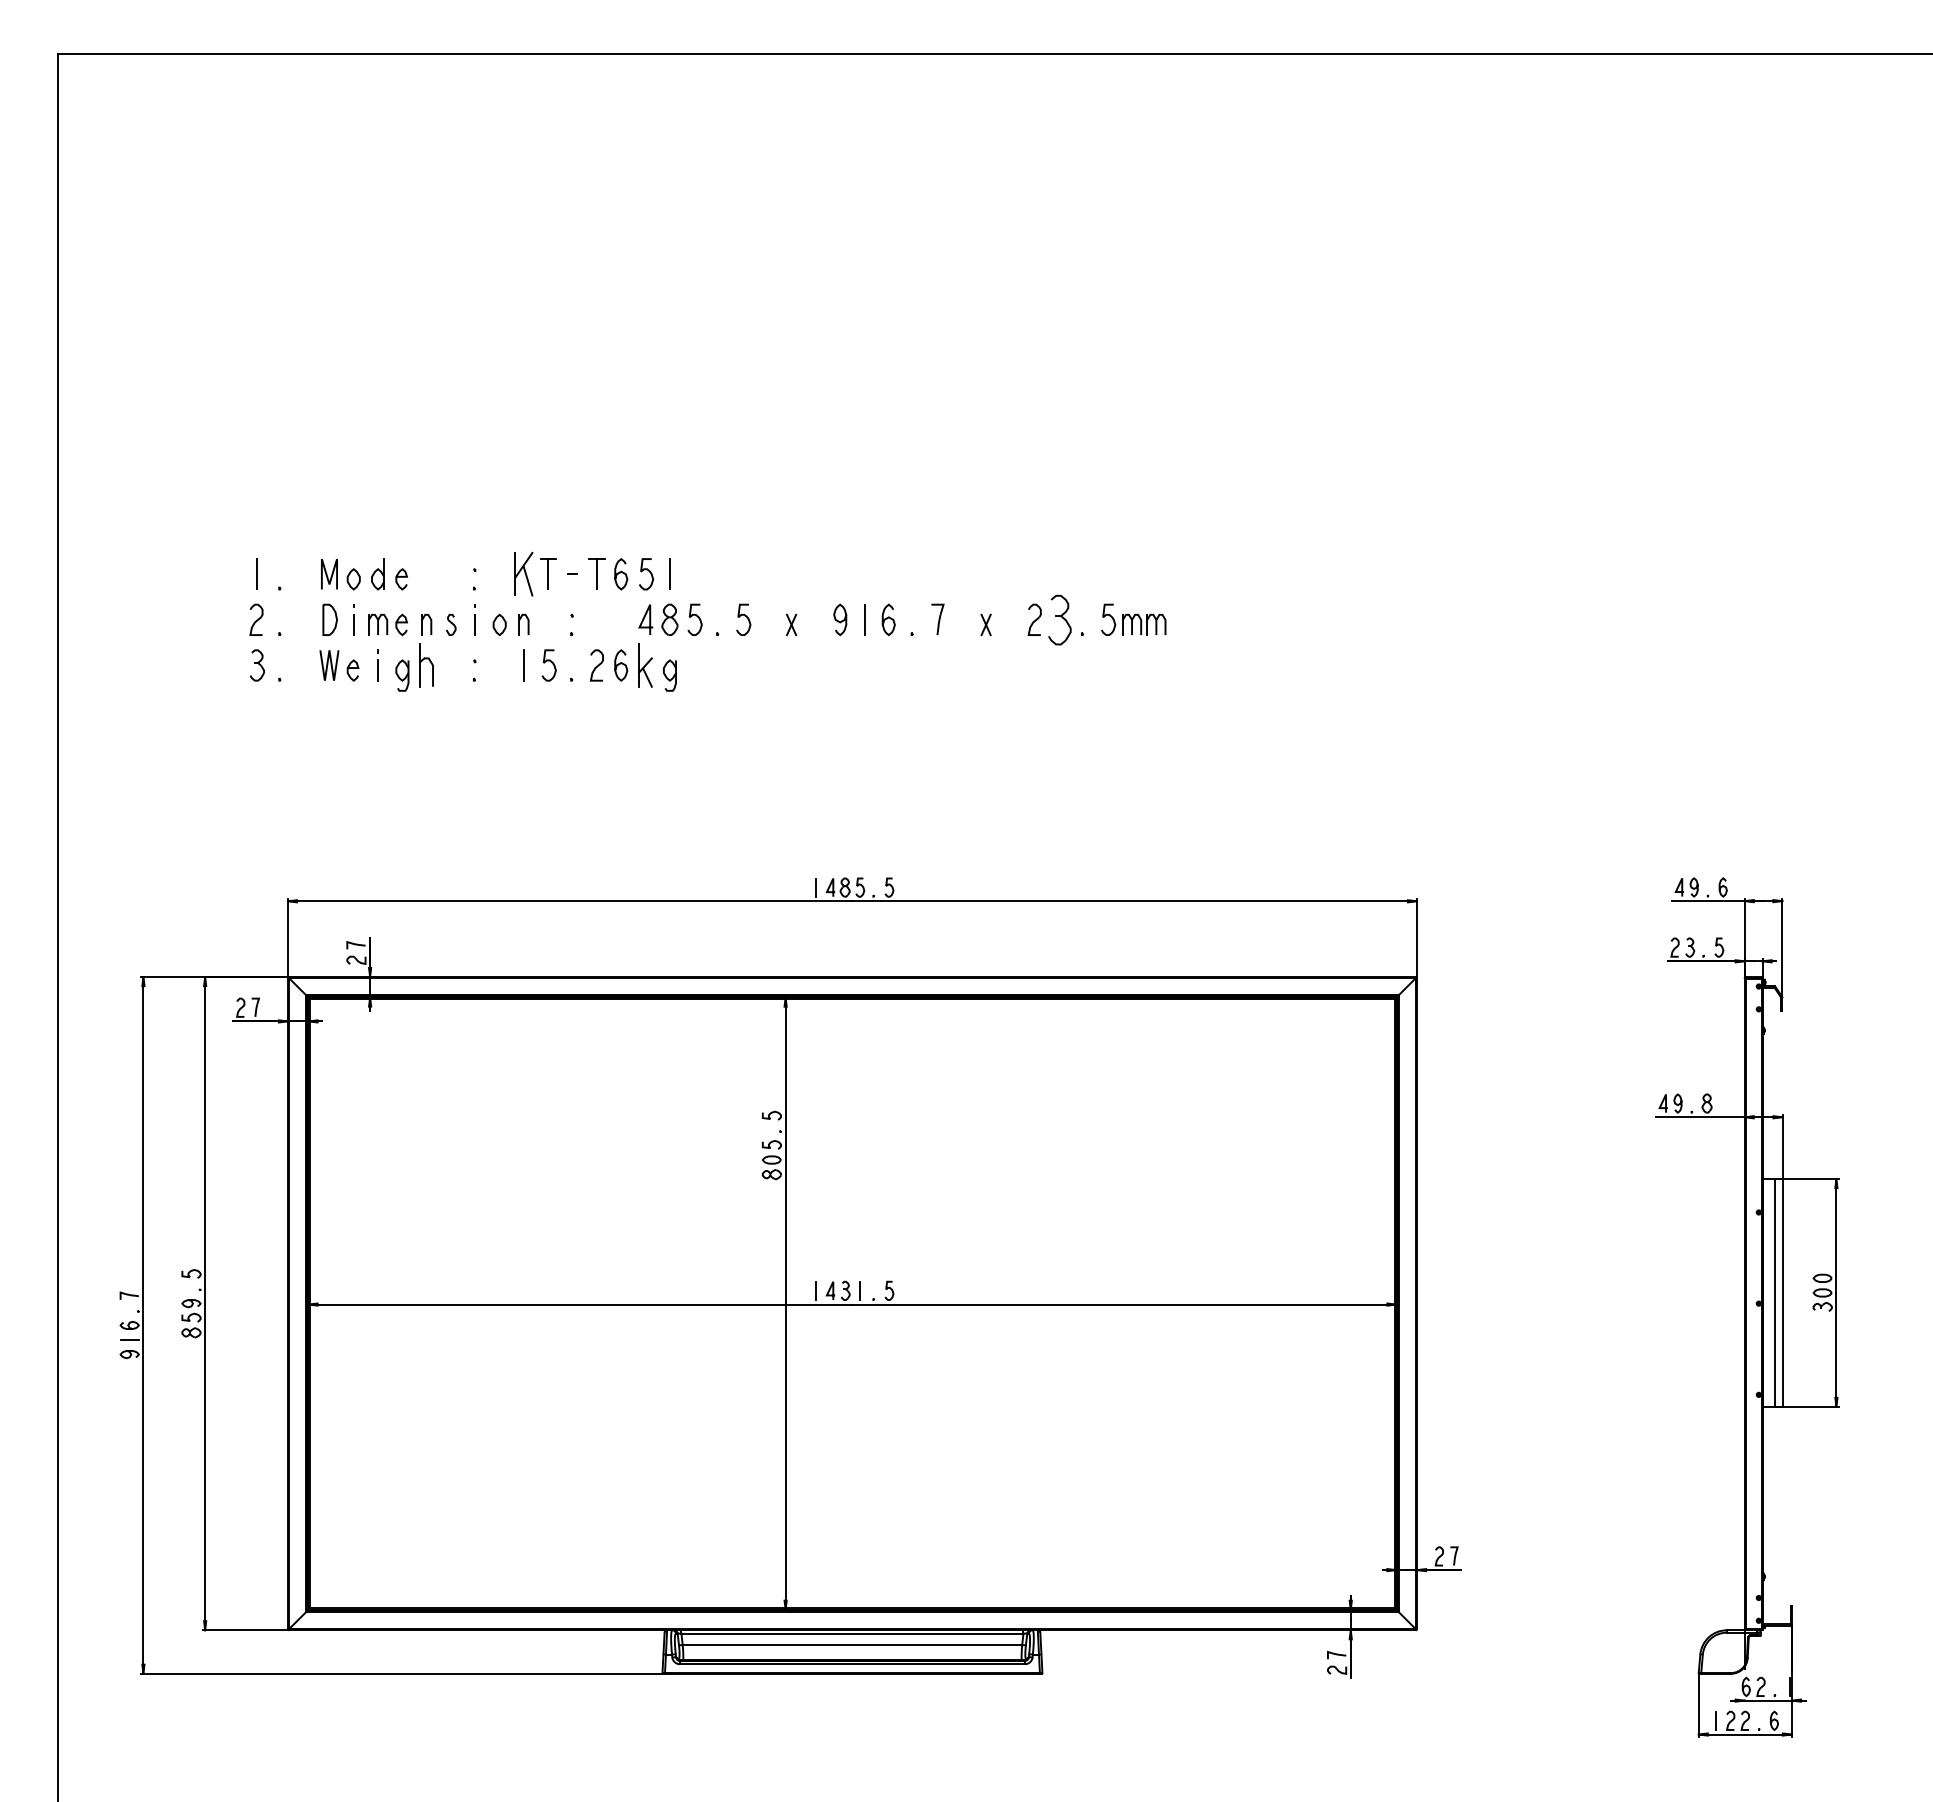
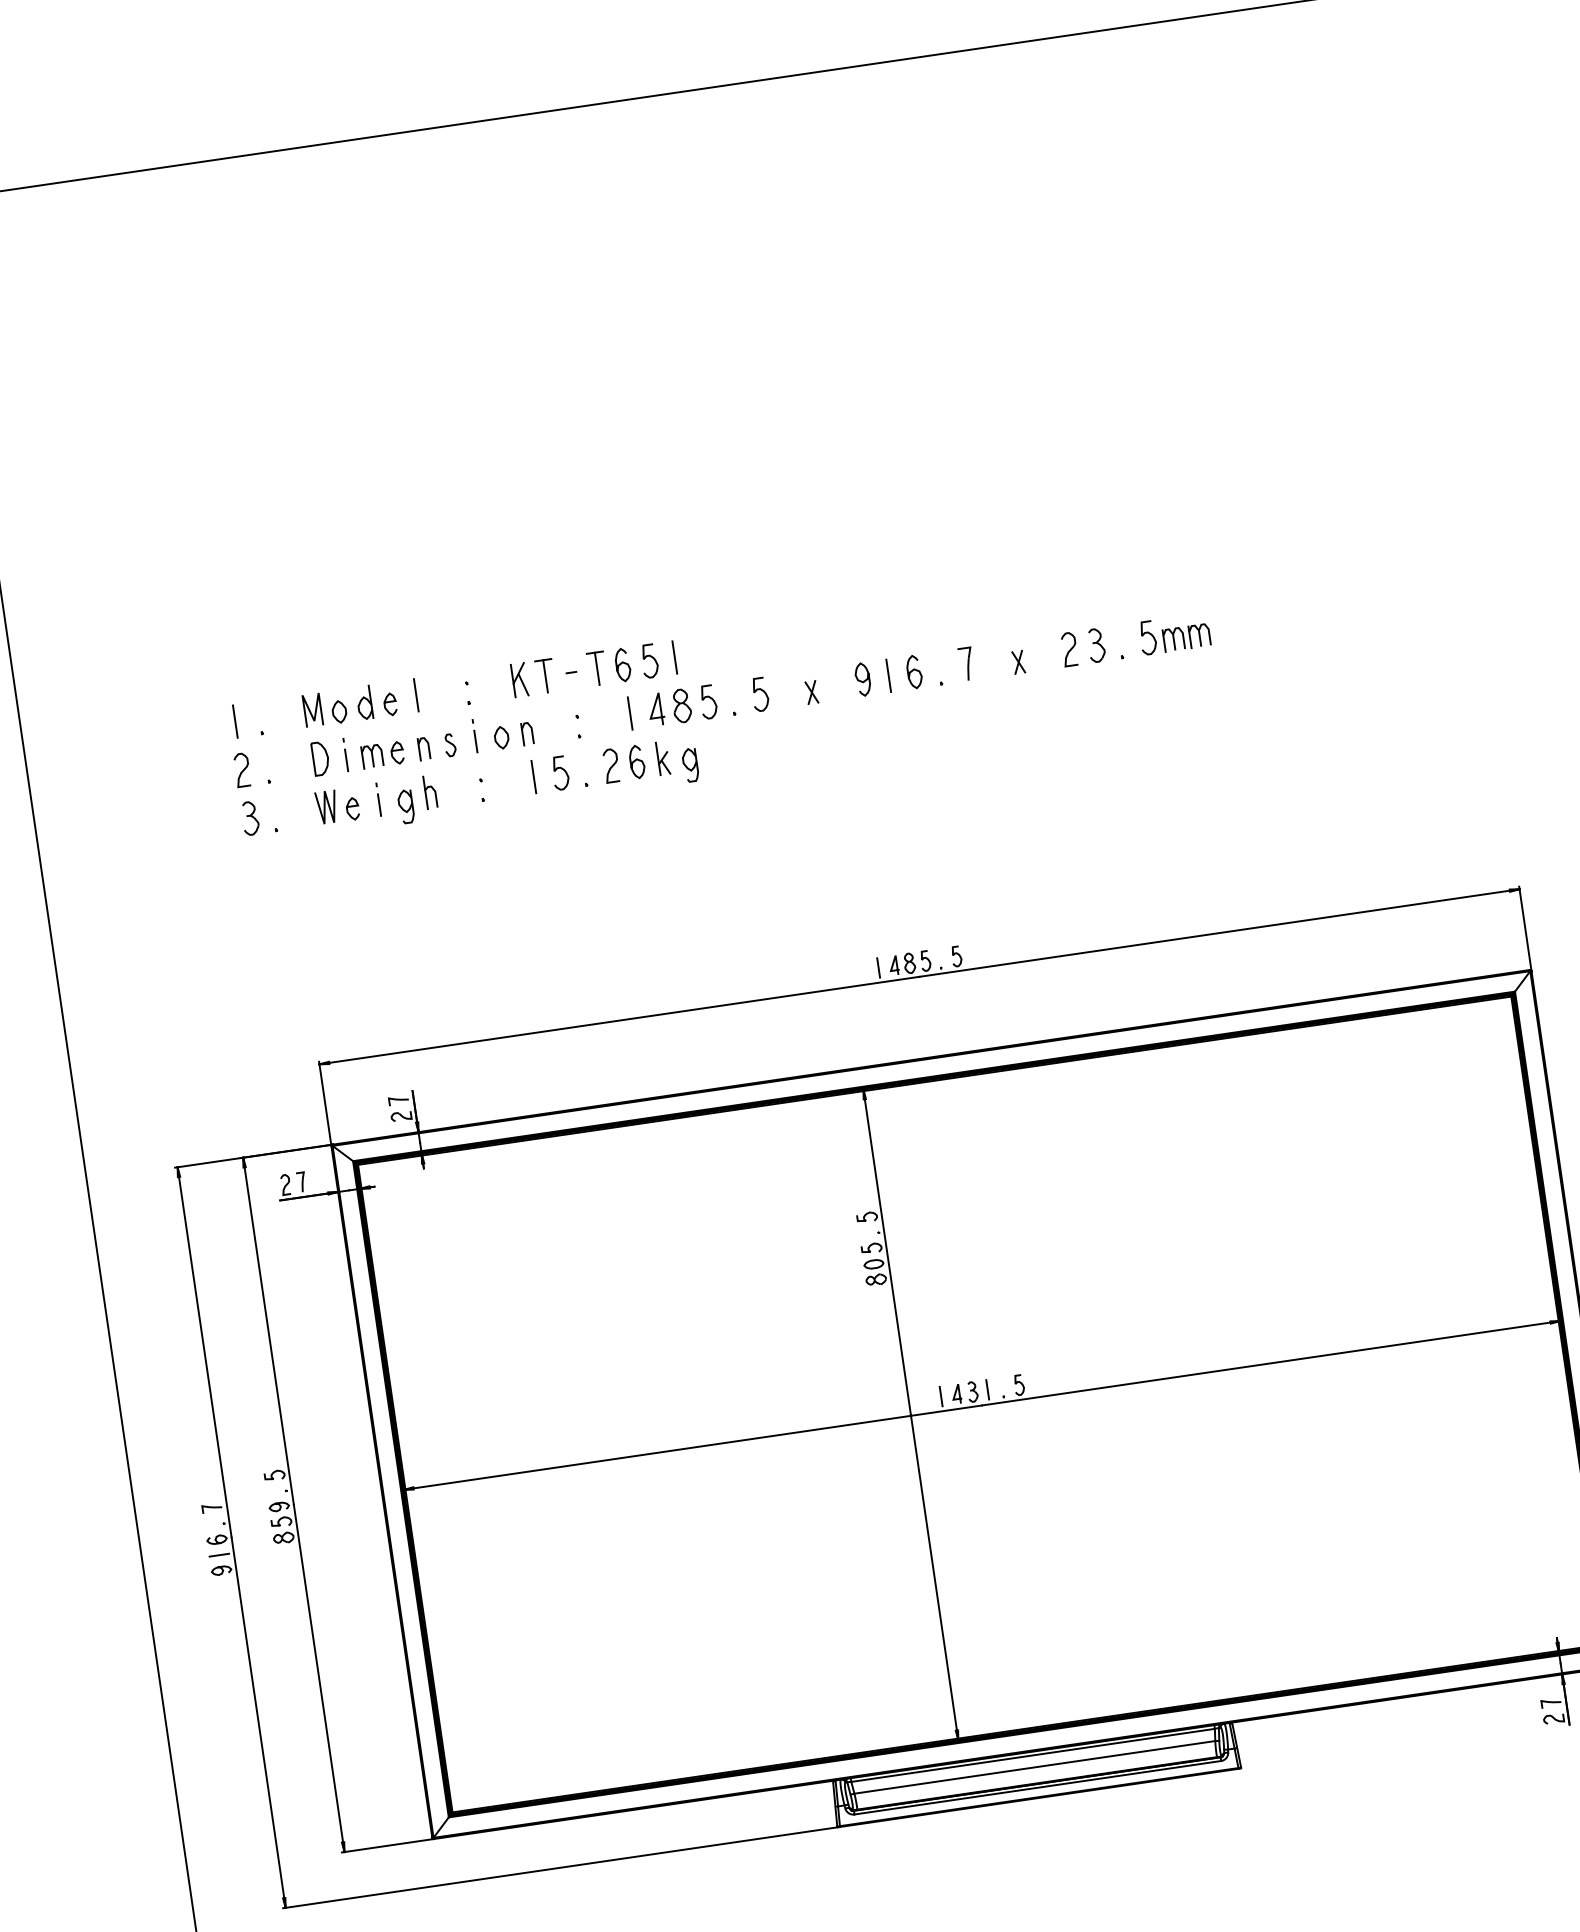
line: (426, 573) -> (415, 694), added
part: (524, 574) -> (520, 680), size x0.71
line: (621, 619) -> (630, 713), added
part: (1059, 619) -> (1095, 645), size x0.62
part: (426, 665) -> (430, 792), size x0.71
part: (645, 665) -> (662, 758), size x0.71

